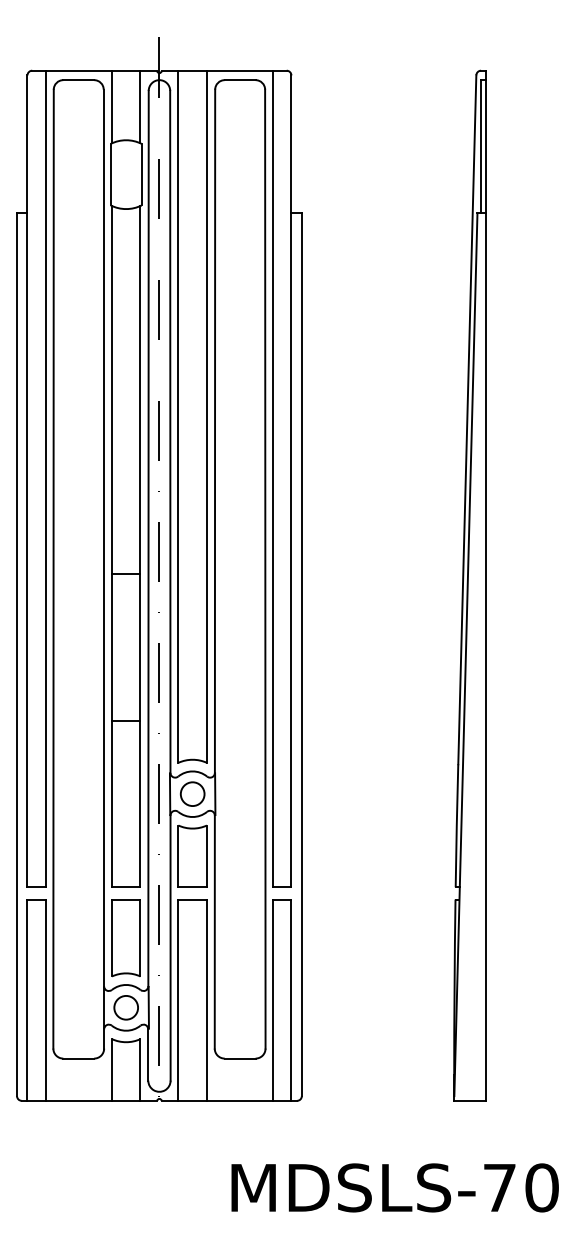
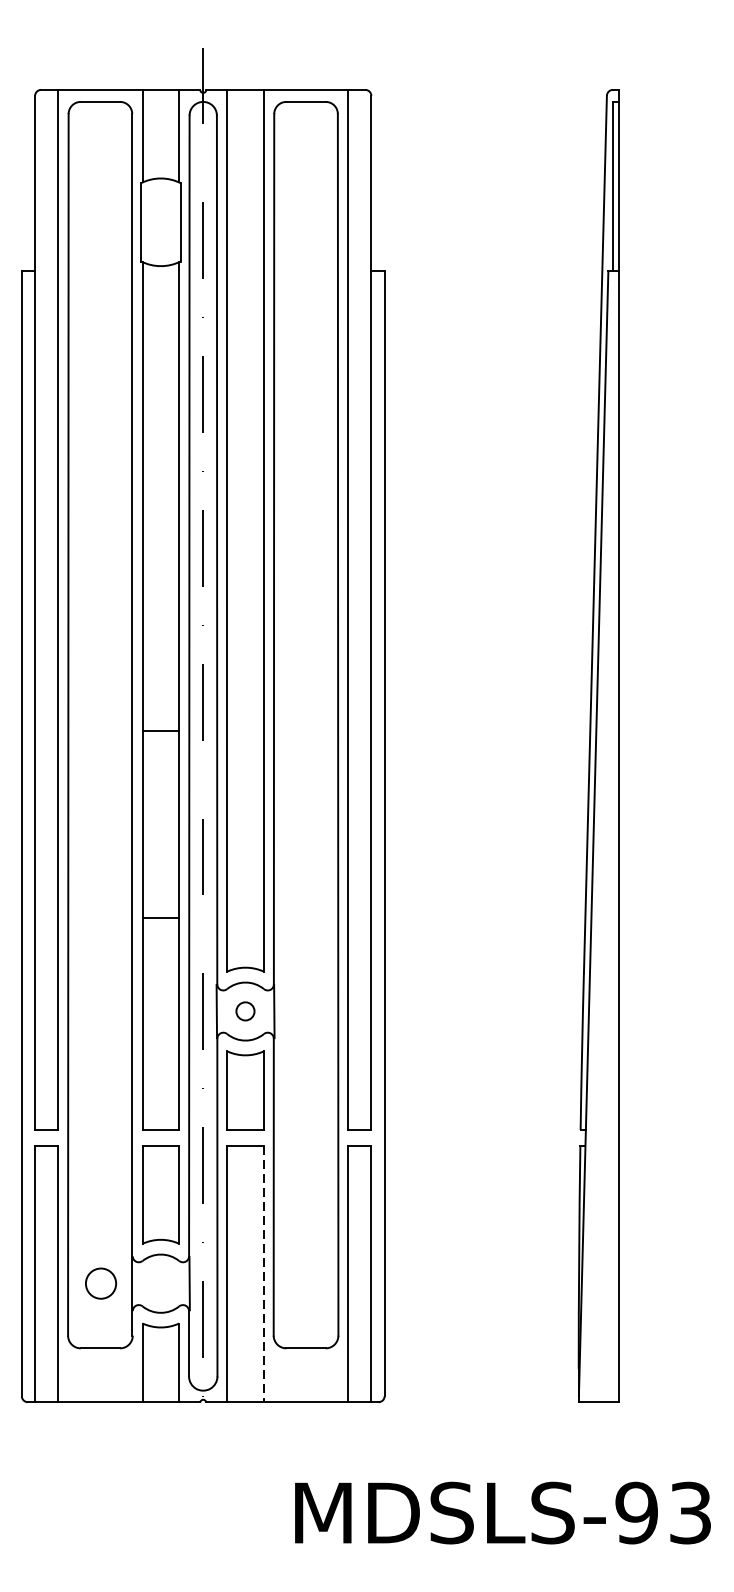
circle: (192, 793) -> (245, 1010), size x0.6
line: (206, 1000) -> (263, 1274), solid -> dashed
circle: (125, 1007) -> (100, 1283), moved
text: (520, 1187) -> (663, 1512), MDSLS-70 -> MDSLS-93

